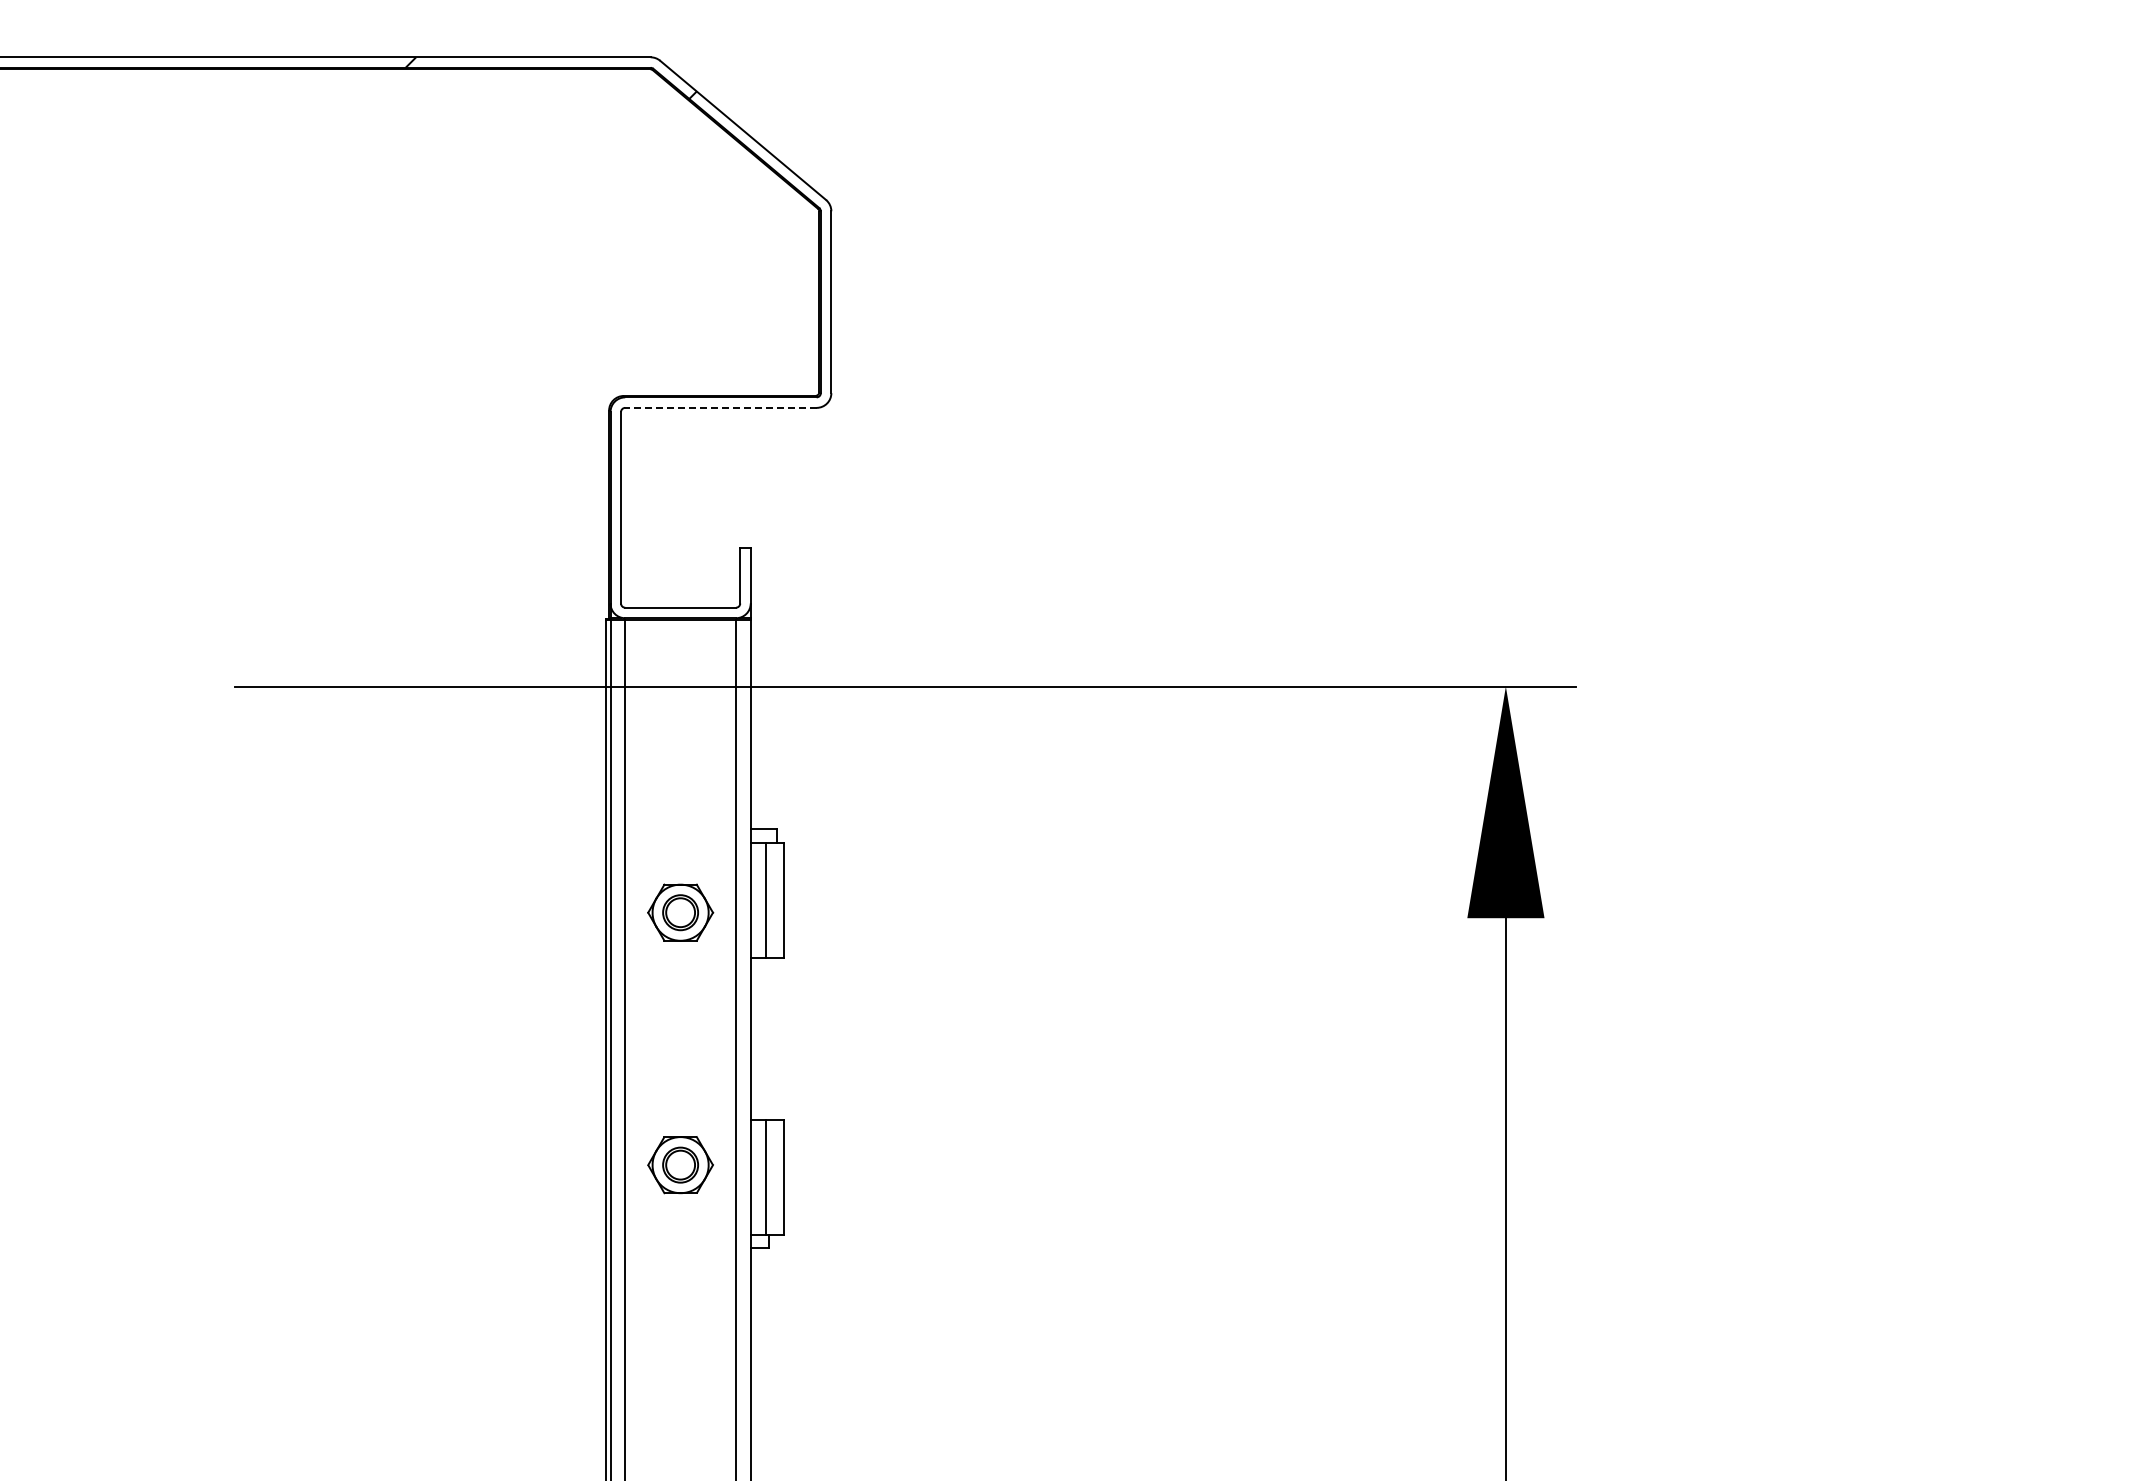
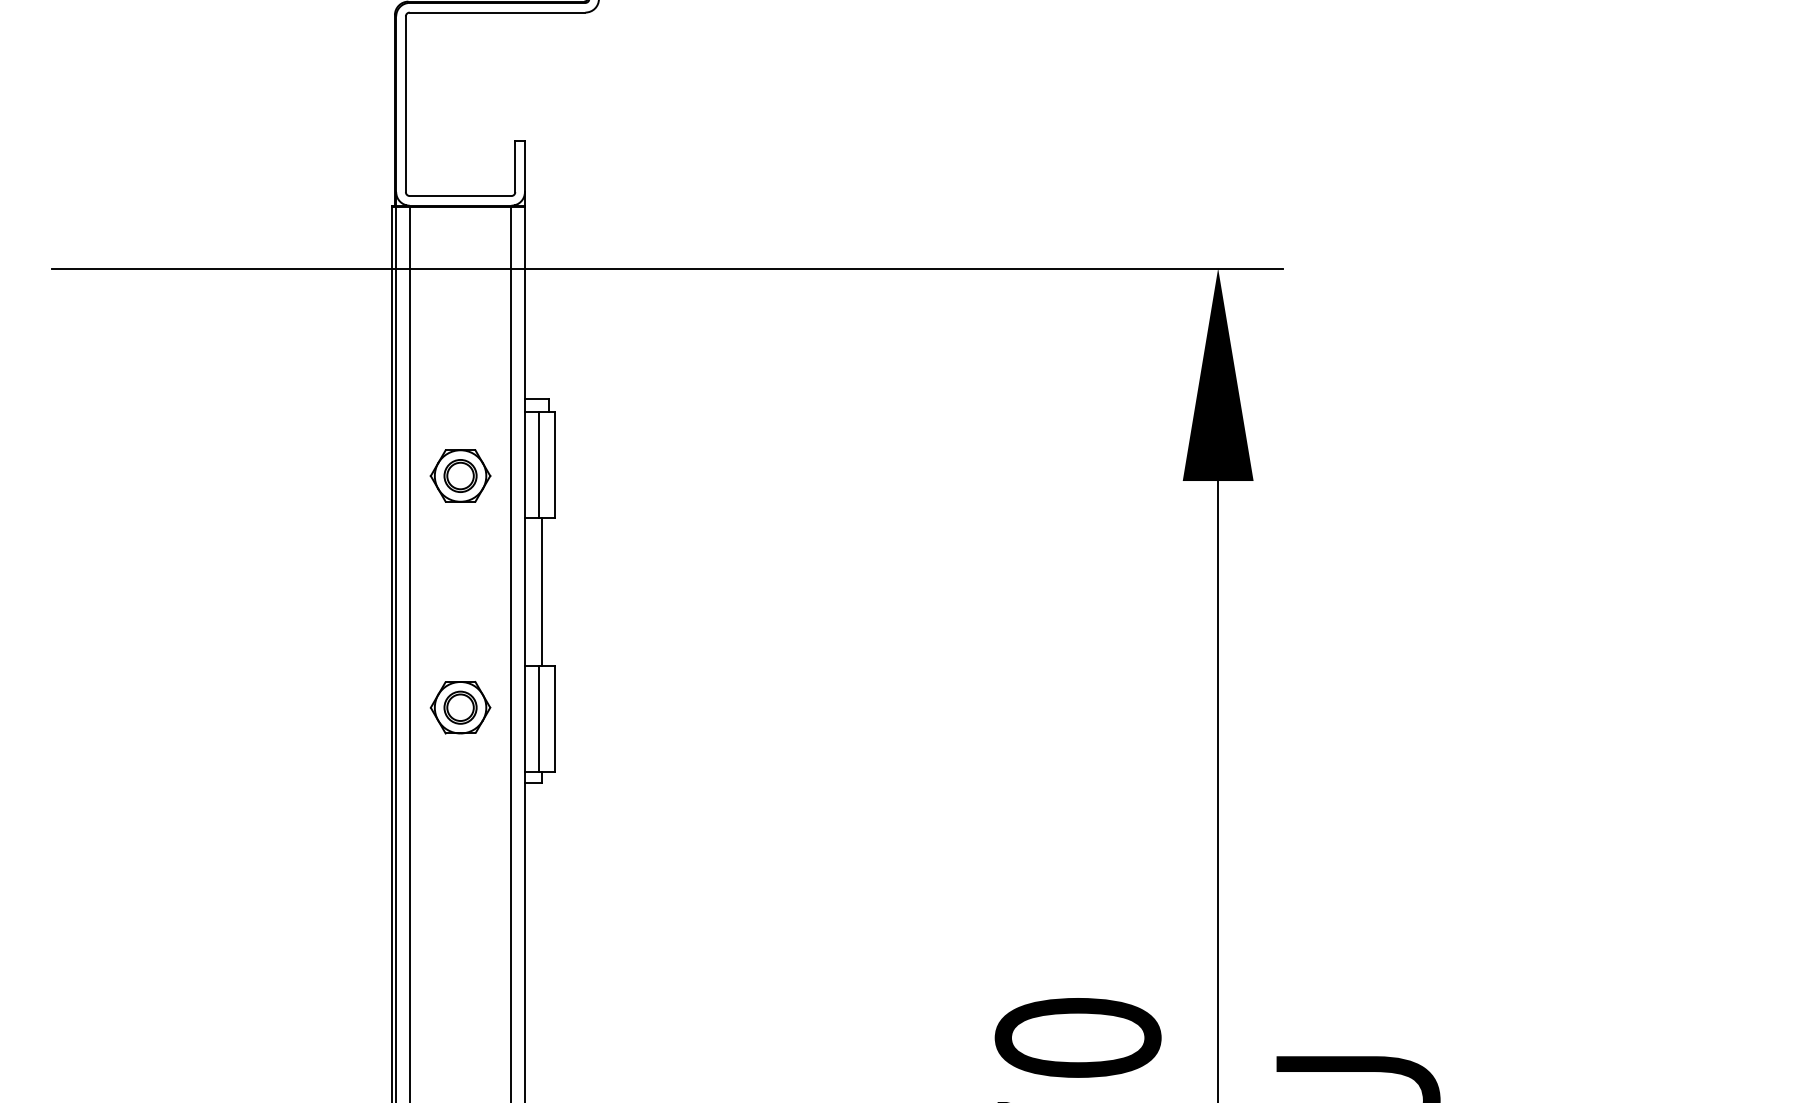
line: (720, 407) -> (497, 12), dashed -> solid
line: (769, 1038) -> (542, 591), added

